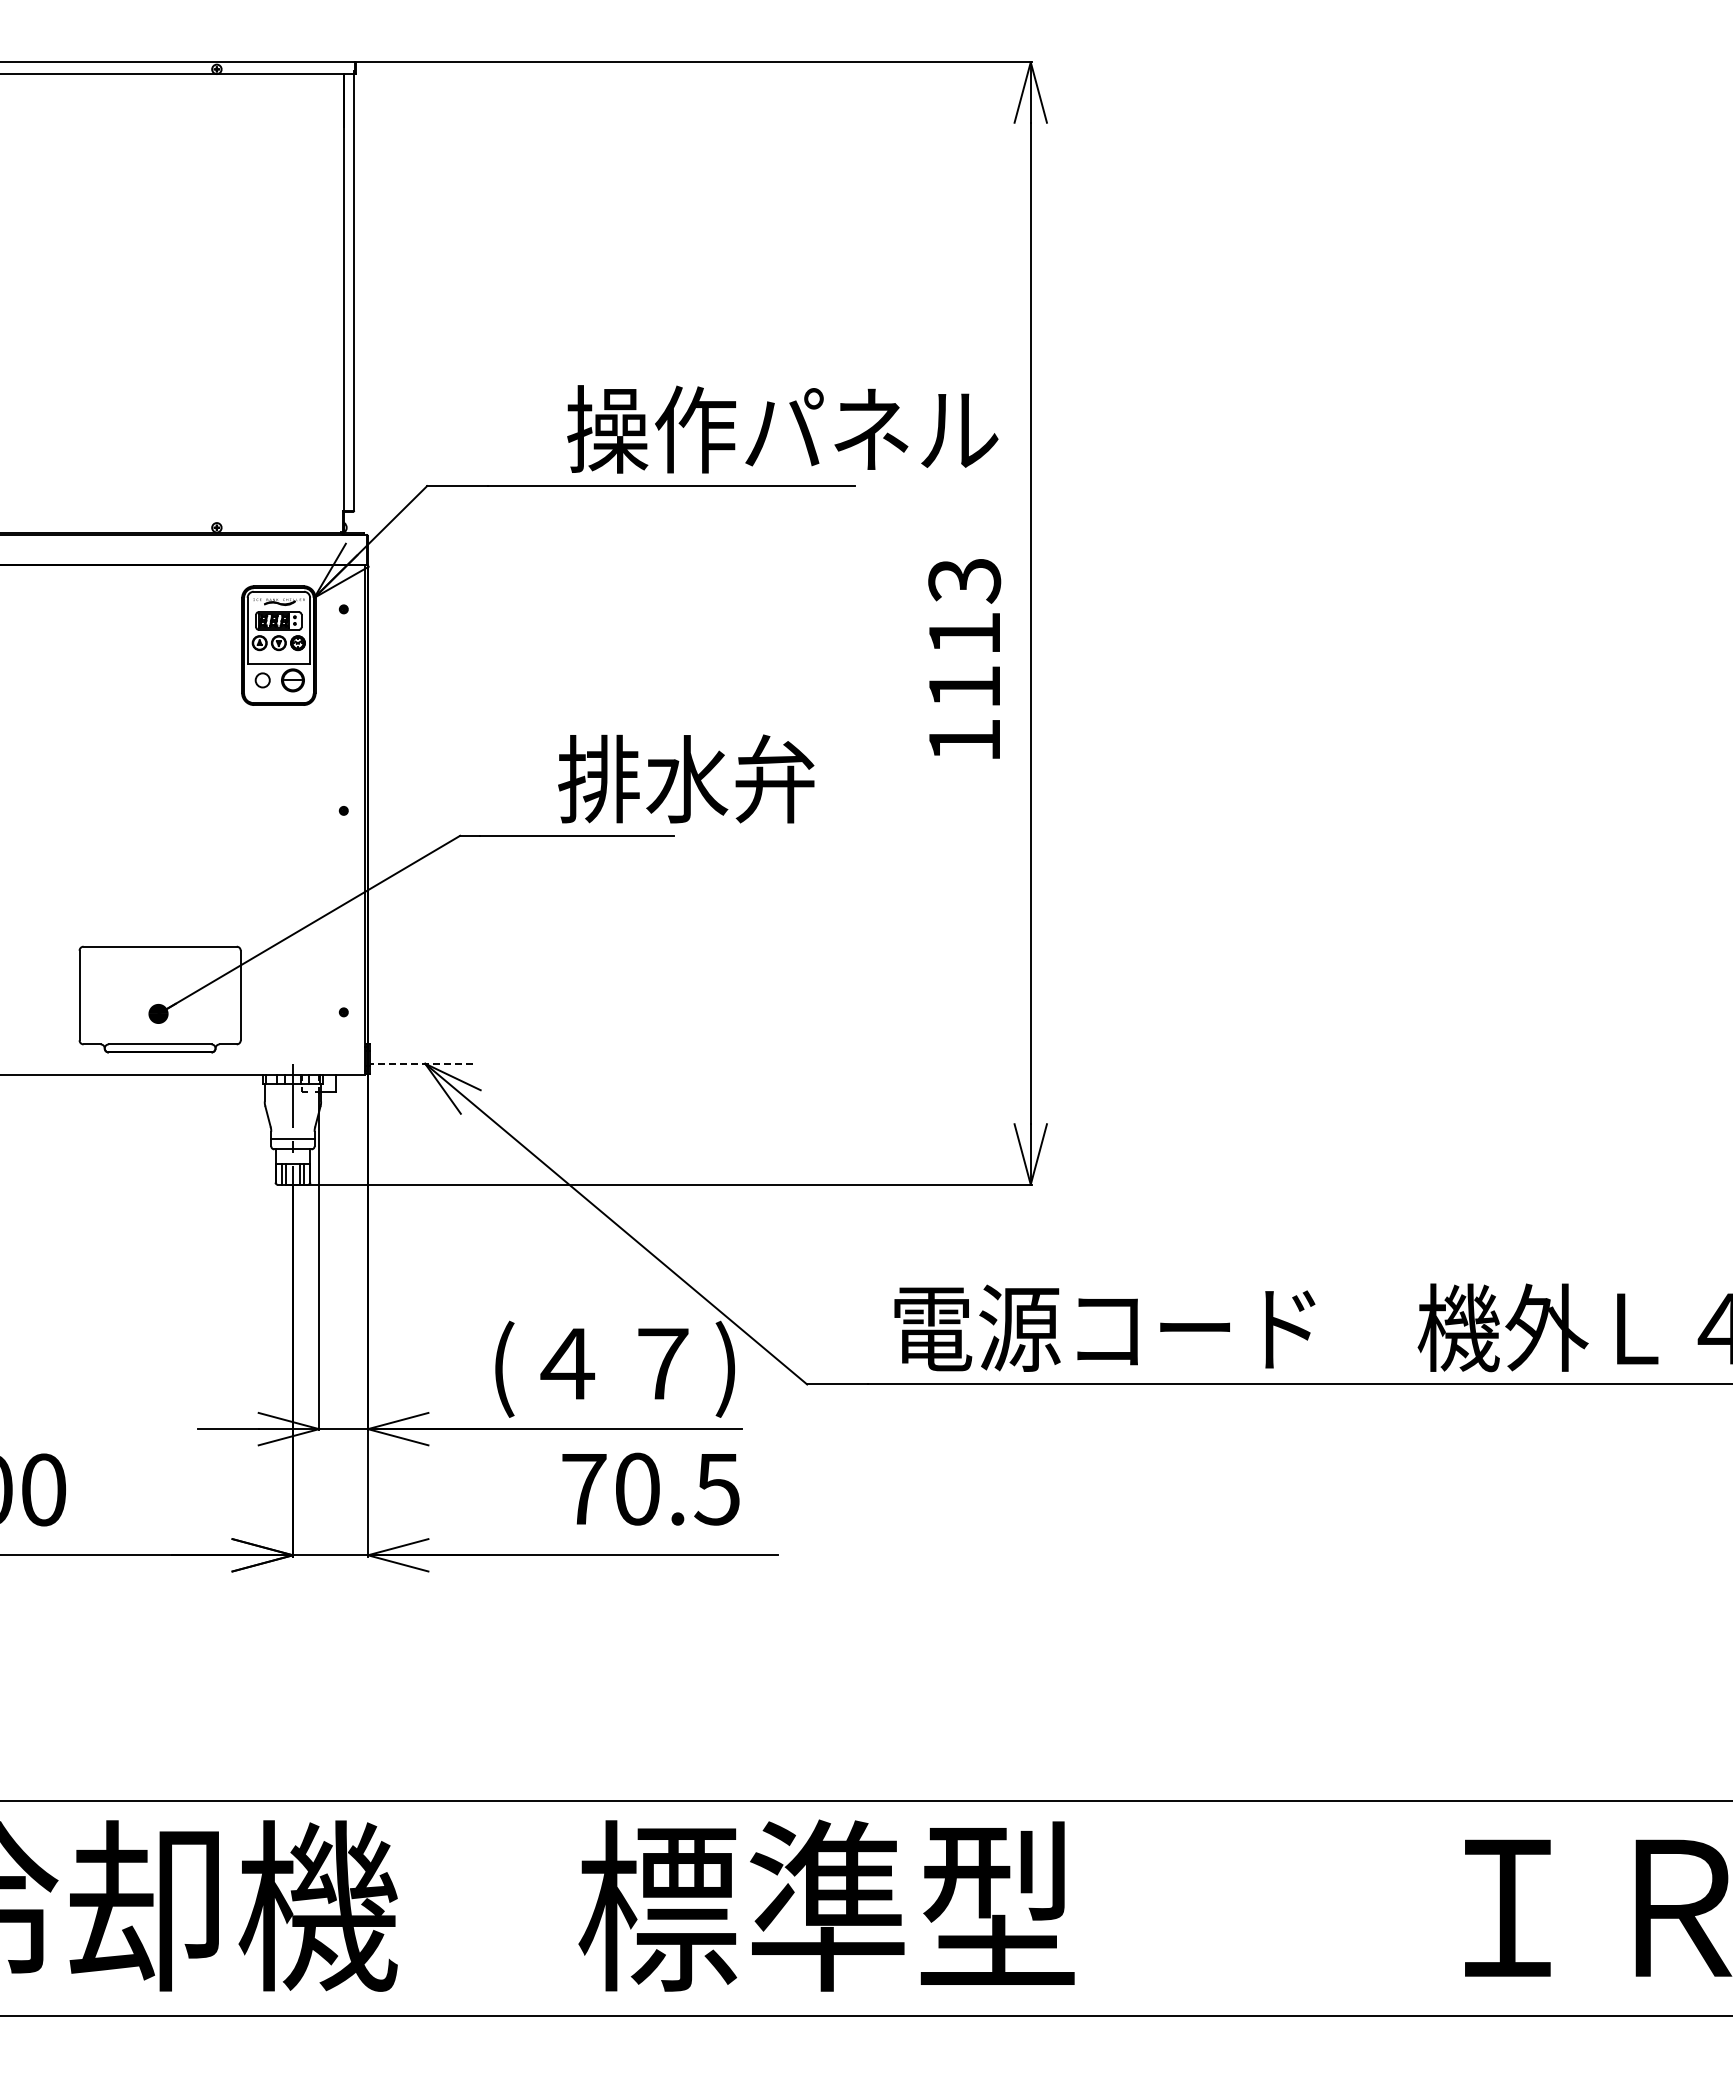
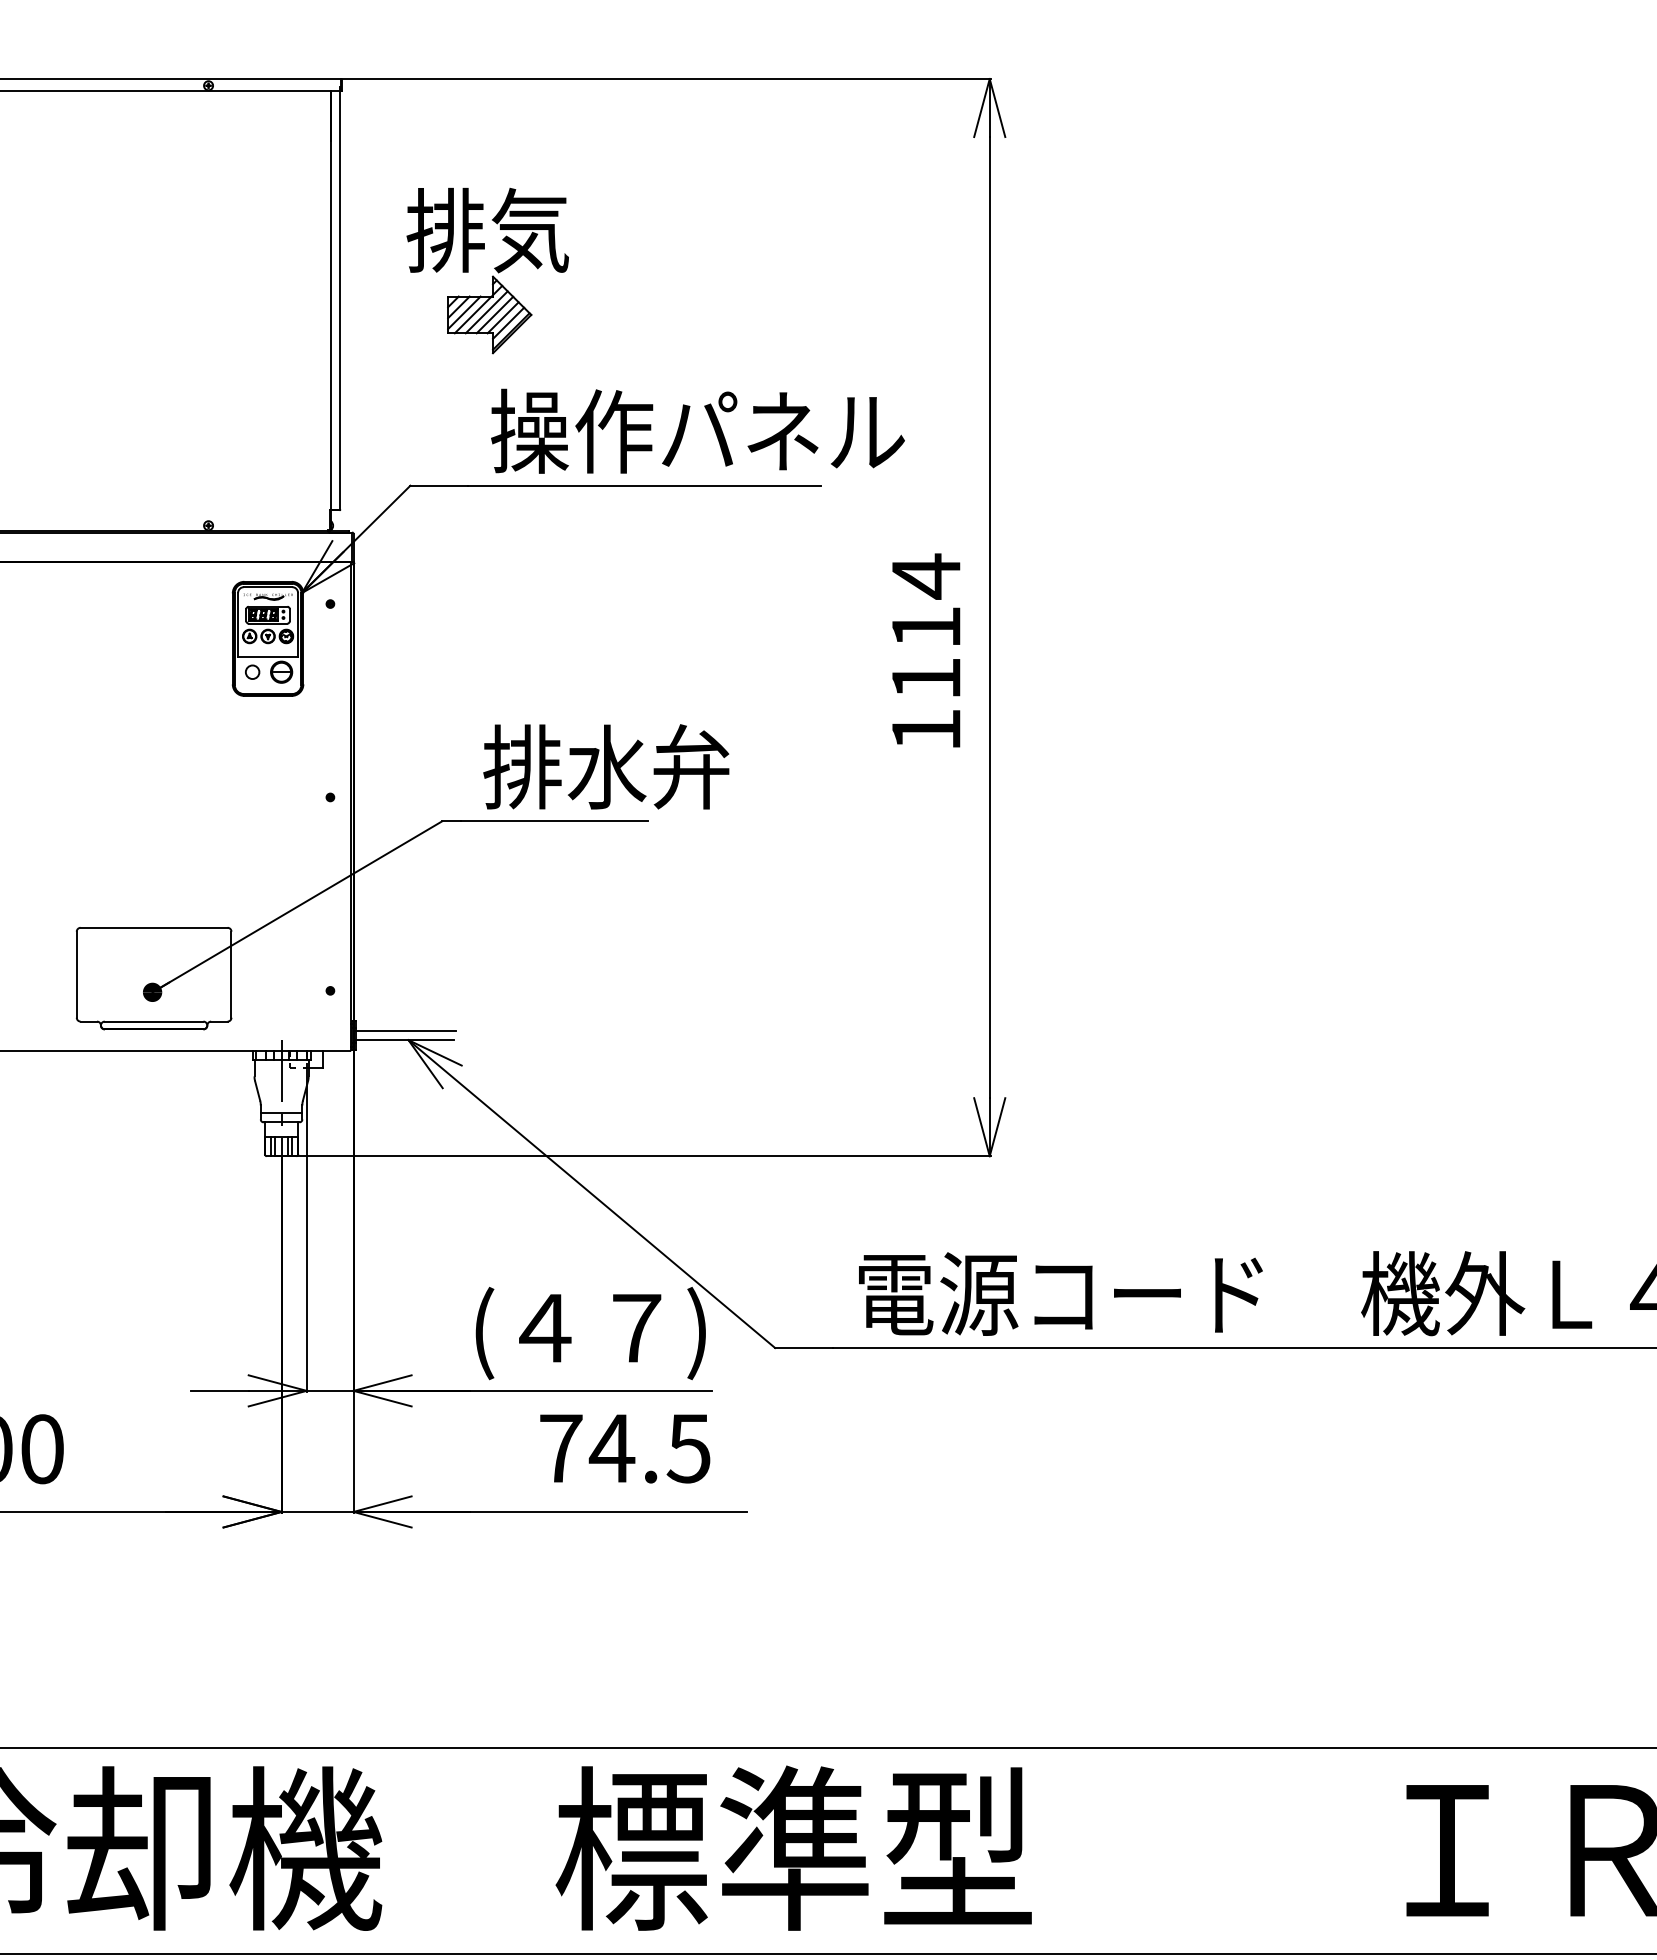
part: (512, 267) -> (492, 275), added
text: (782, 429) -> (697, 431), moved
text: (964, 580) -> (926, 576), 1113 -> 1114
text: (686, 778) -> (606, 766), moved
line: (422, 1053) -> (405, 1030), added
line: (421, 1063) -> (404, 1039), dashed -> solid
text: (637, 1488) -> (612, 1447), 70.5 -> 74.5

